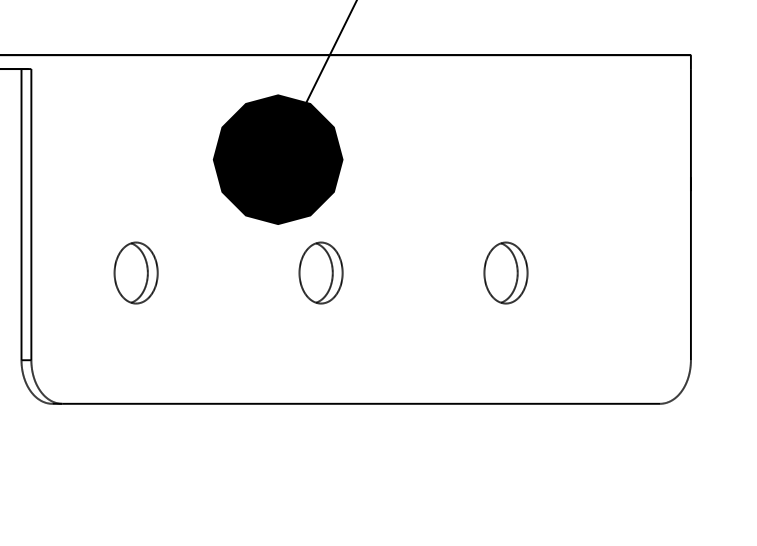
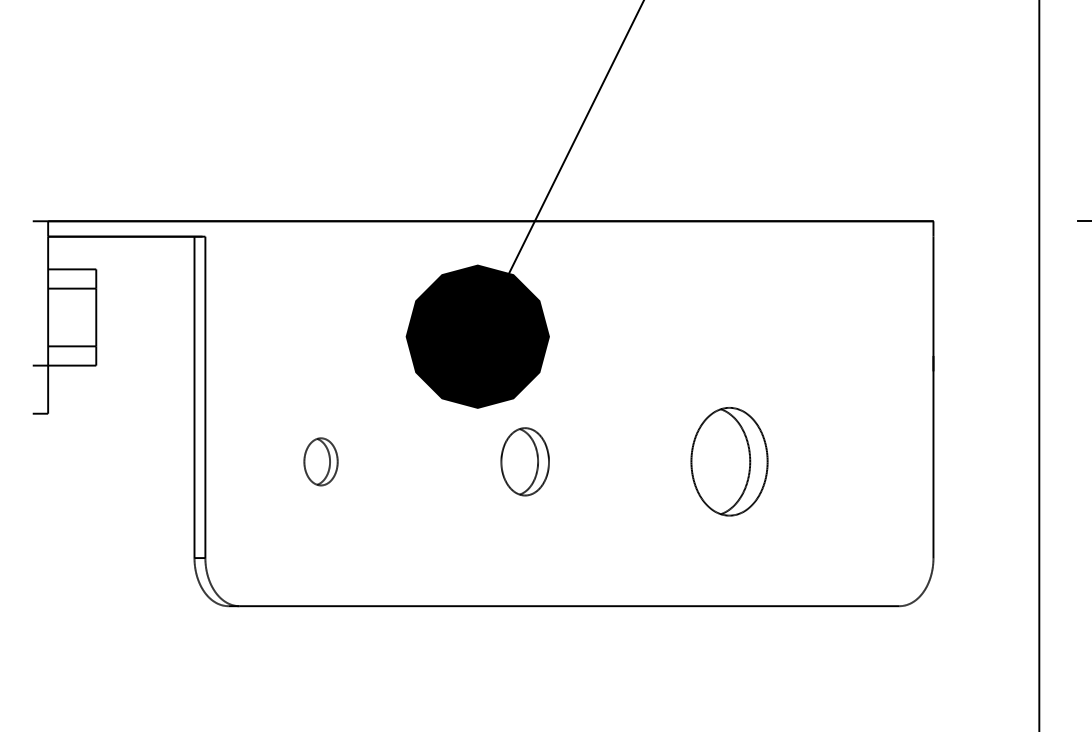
part: (135, 272) -> (320, 461), size x0.7
part: (505, 272) -> (728, 461), size x1.6

